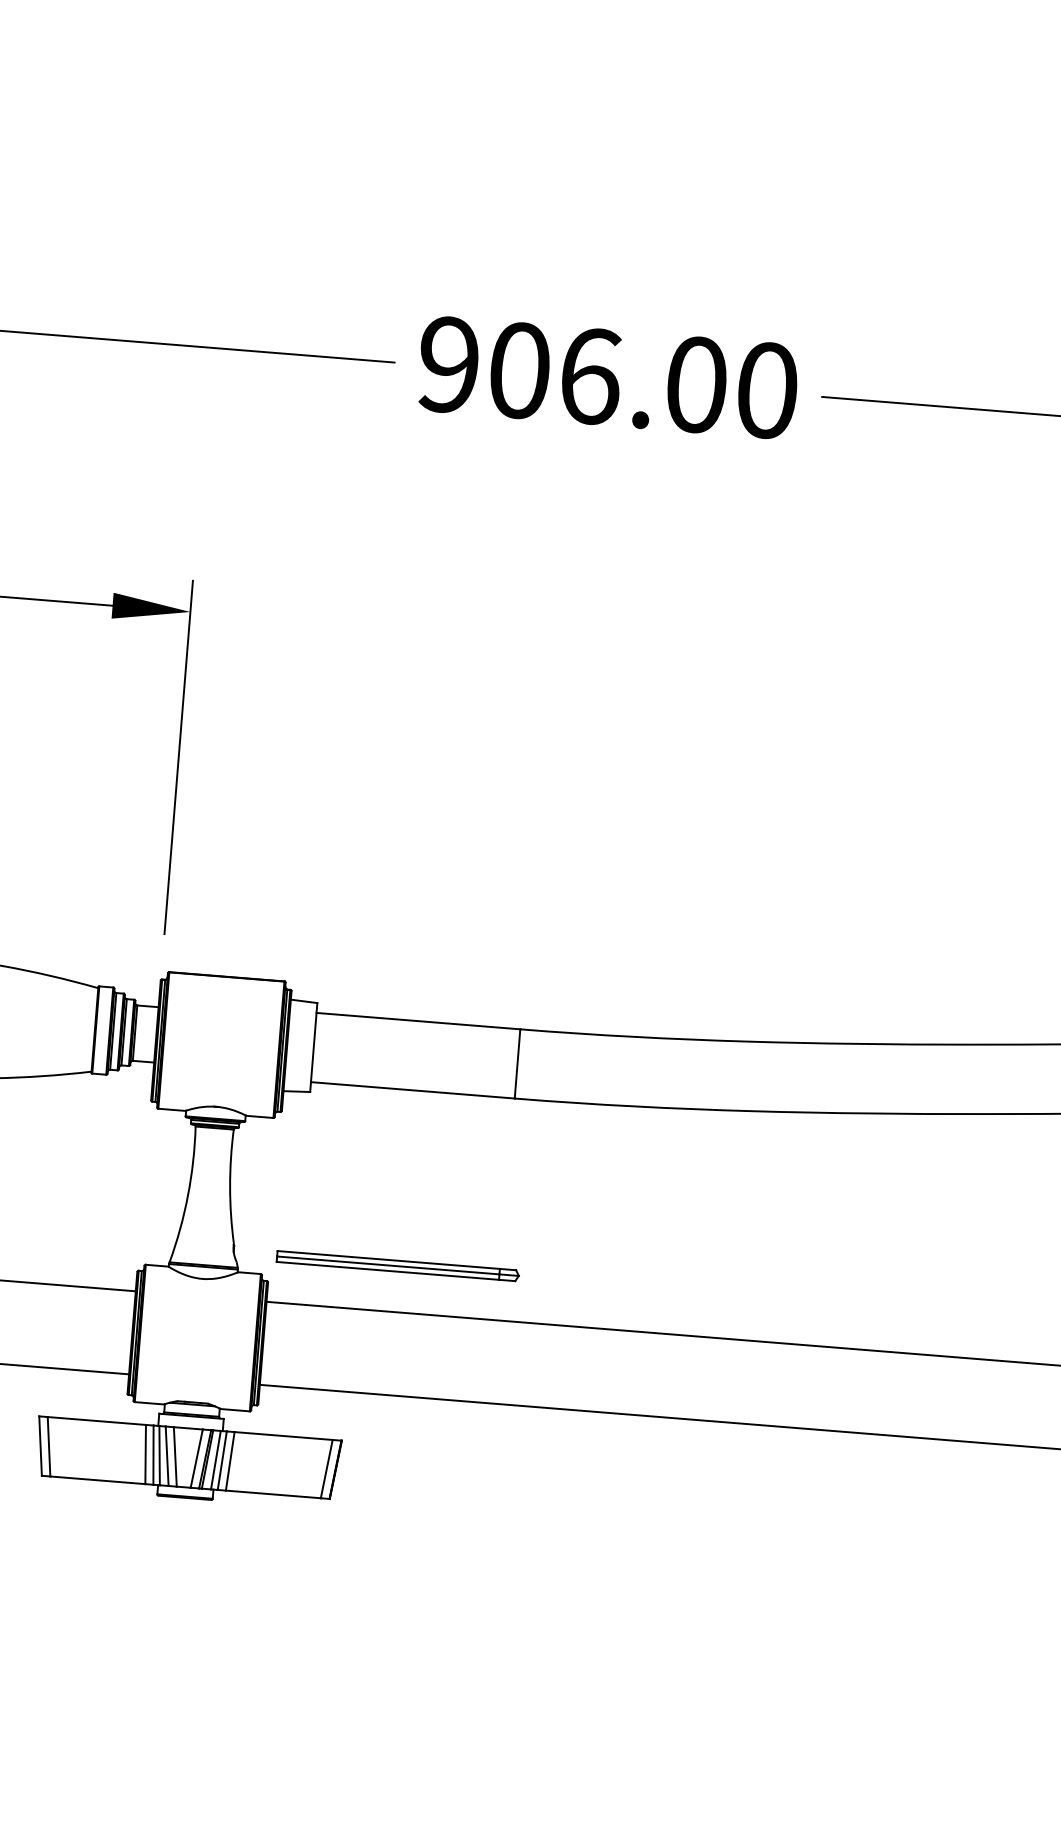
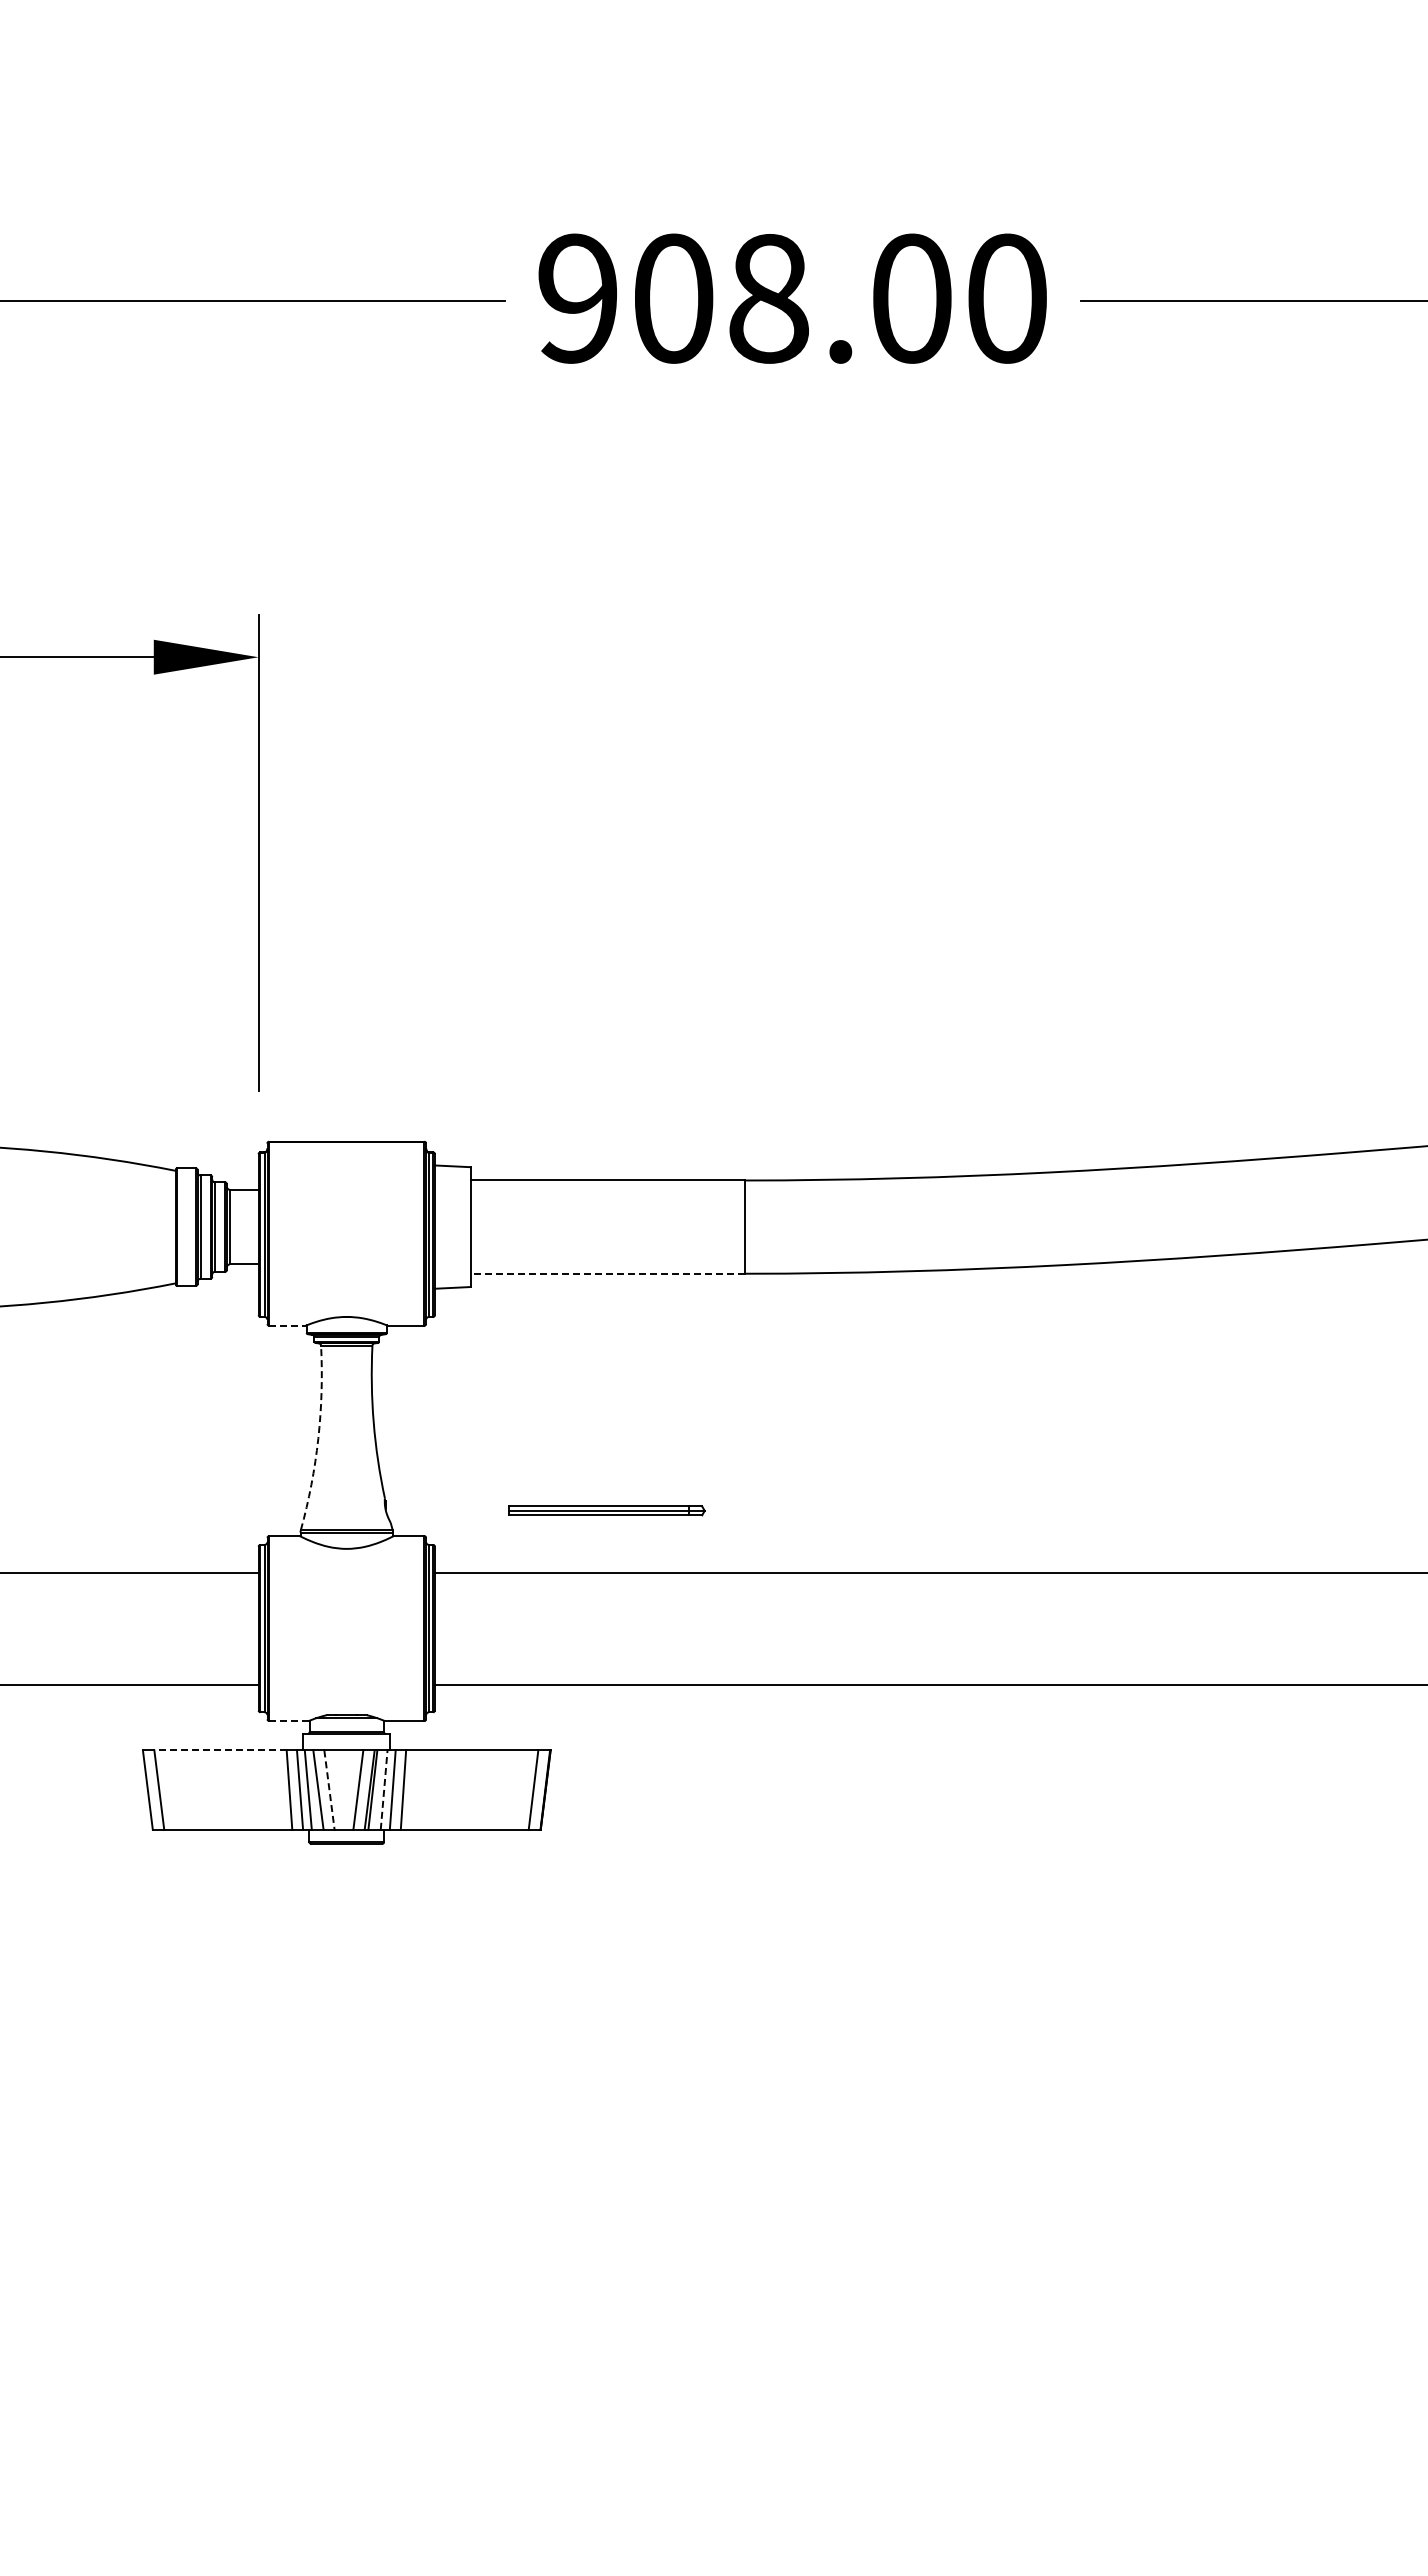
text: (590, 376) -> (769, 298), 906.00 -> 908.00
line: (412, 1090) -> (607, 1273), solid -> dashed
line: (171, 1109) -> (287, 1325), solid -> dashed
arc: (188, 1195) -> (318, 1438), solid -> dashed
part: (397, 1265) -> (606, 1510), size x0.6
line: (149, 1403) -> (288, 1721), solid -> dashed
line: (96, 1421) -> (220, 1750), solid -> dashed
line: (175, 1457) -> (329, 1790), solid -> dashed
line: (216, 1460) -> (384, 1790), solid -> dashed

